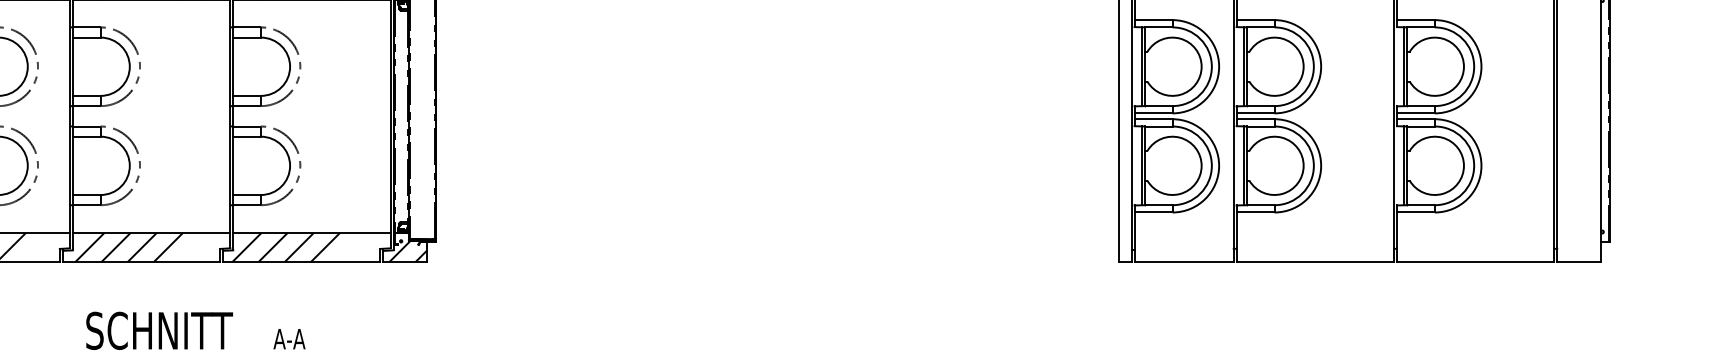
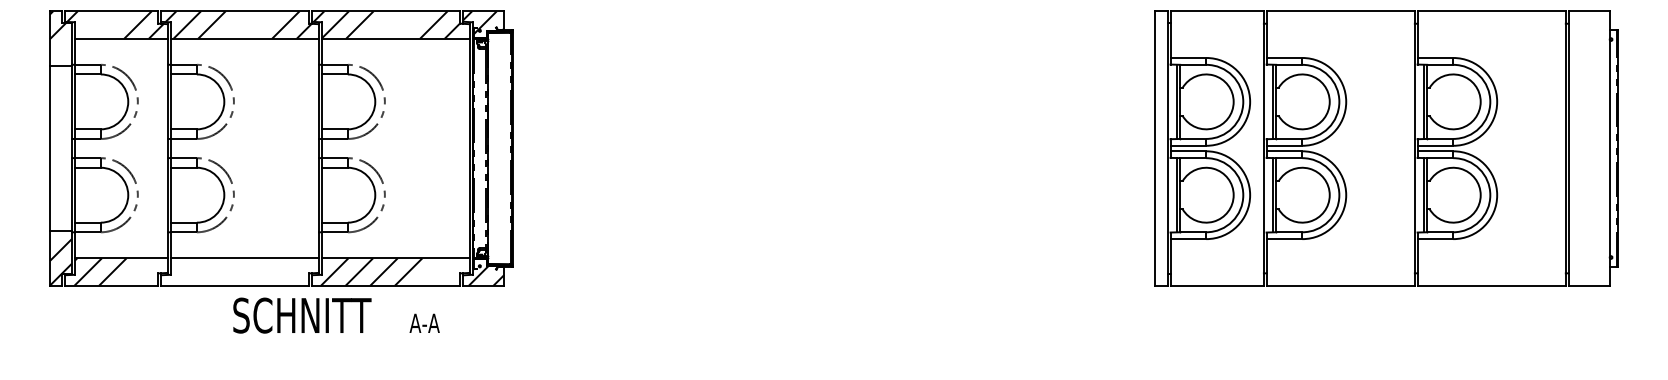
hatch: (128, 246) -> (223, 271), removed
text: (195, 330) -> (336, 315), moved

